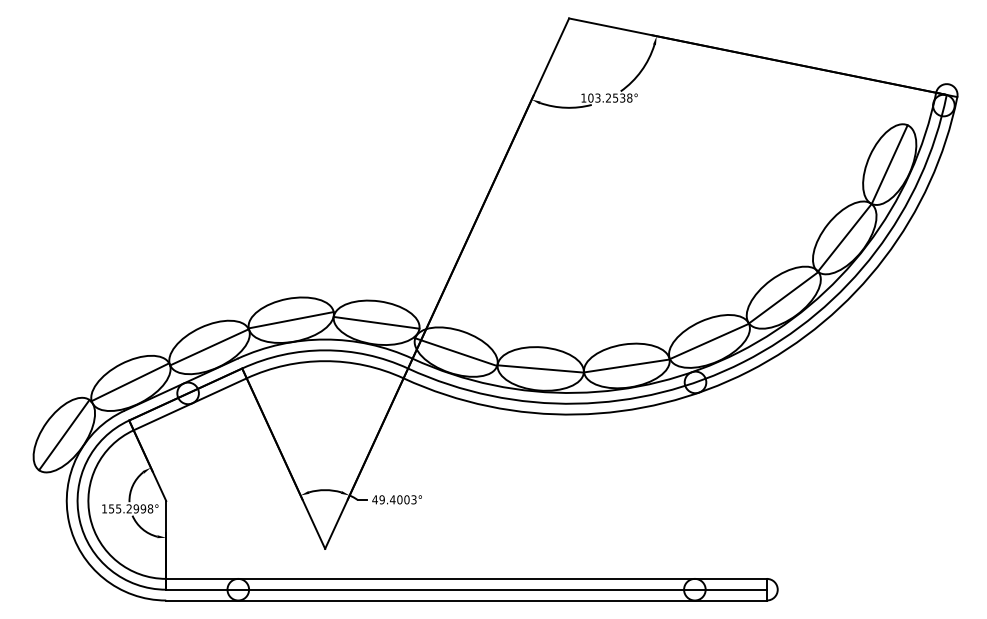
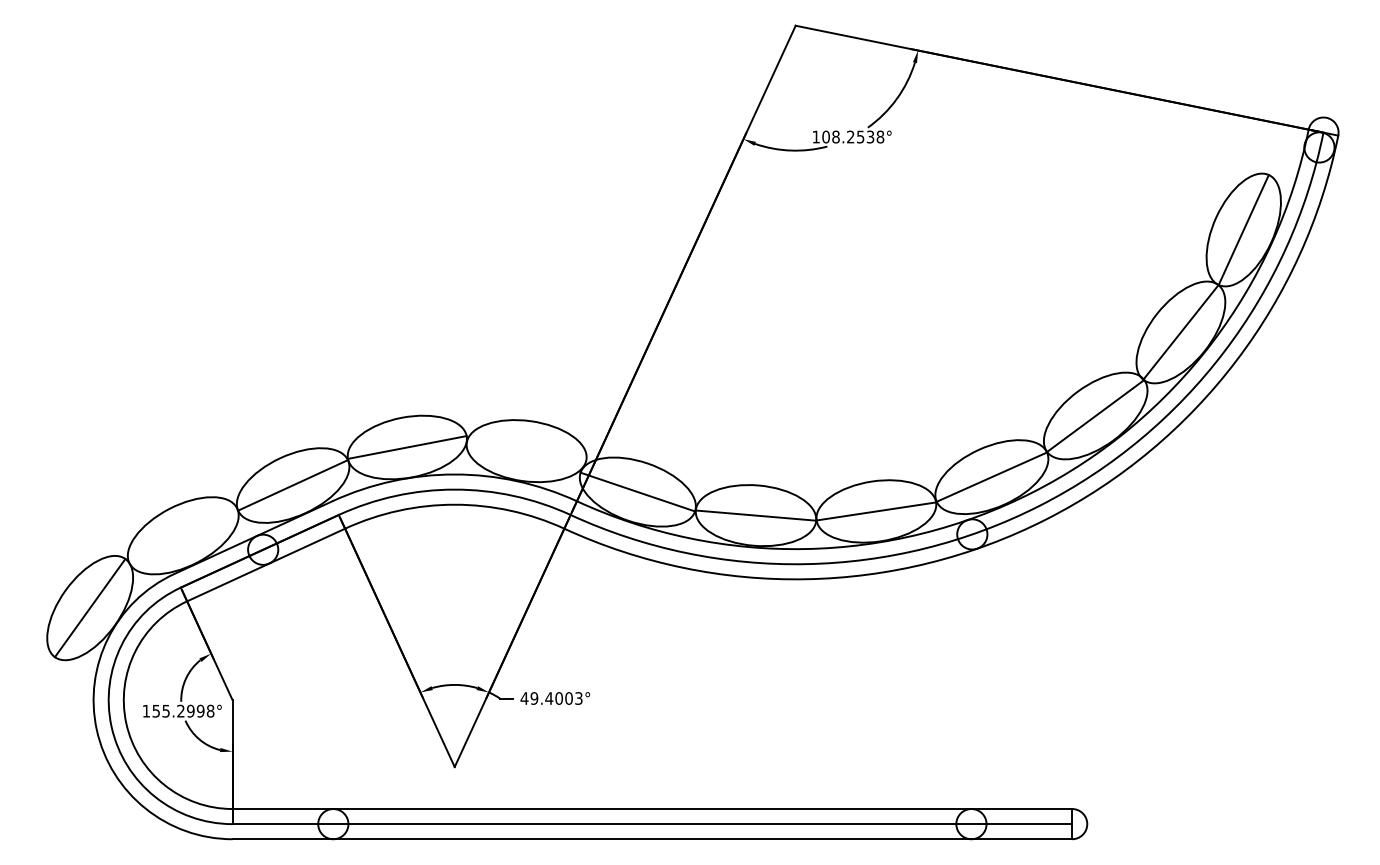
text: (597, 97) -> (835, 136), 103.2538° -> 108.2538°
line: (376, 322) -> (526, 450), removed
line: (129, 382) -> (181, 534), removed

